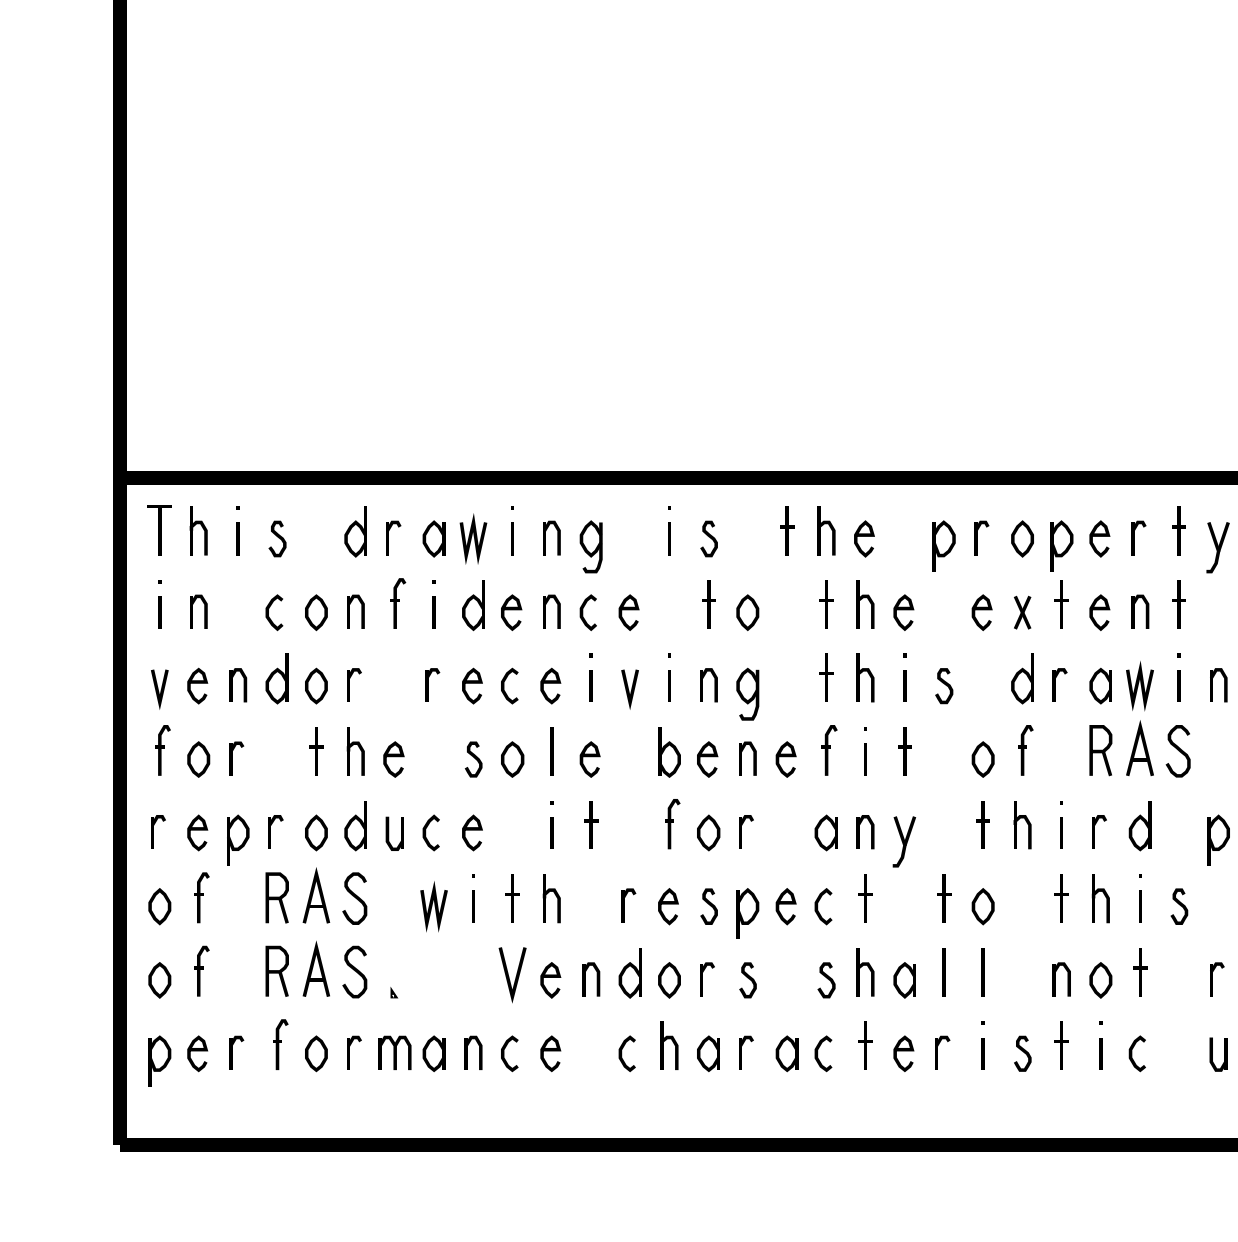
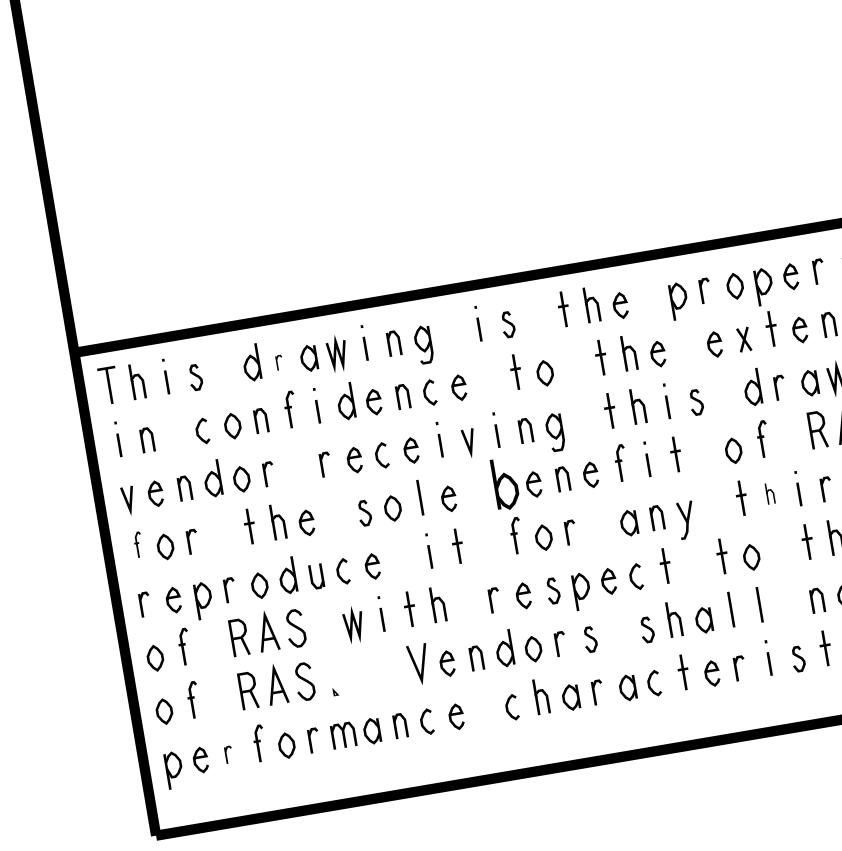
part: (393, 537) -> (279, 362), size x0.6
part: (162, 750) -> (138, 544), size x0.7
part: (669, 752) -> (505, 484), size x1.4
part: (1022, 825) -> (770, 493), size x0.6
part: (236, 1052) -> (228, 754), size x0.7

